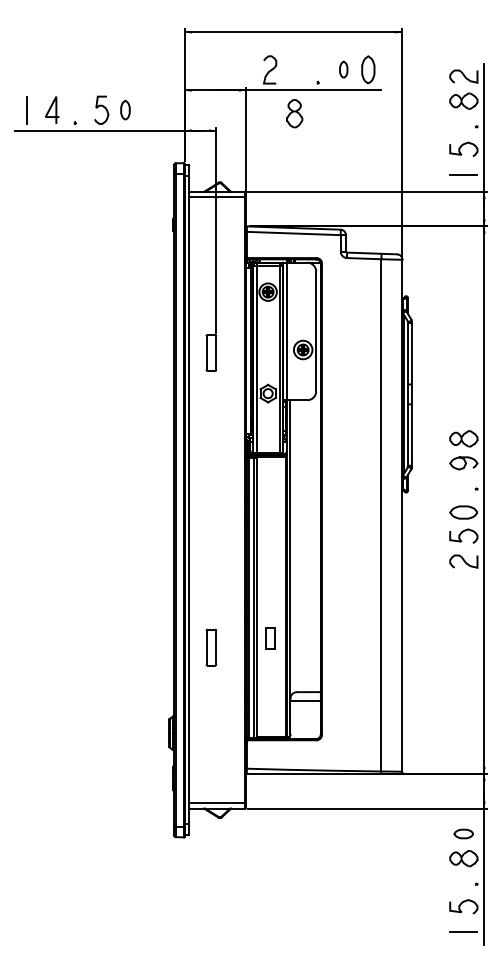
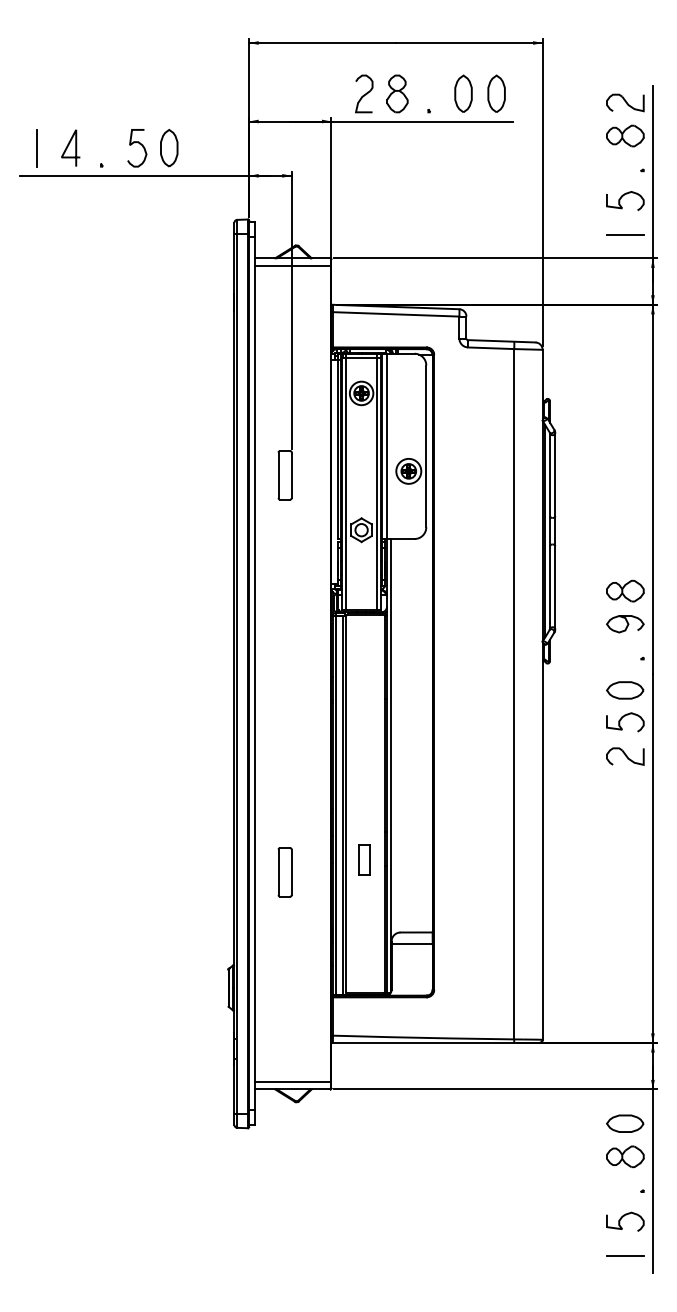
part: (343, 69) -> (463, 93), size x1.67
part: (125, 110) -> (169, 148), size x1.43
part: (294, 113) -> (397, 93), moved
part: (463, 833) -> (625, 1123), size x1.43

